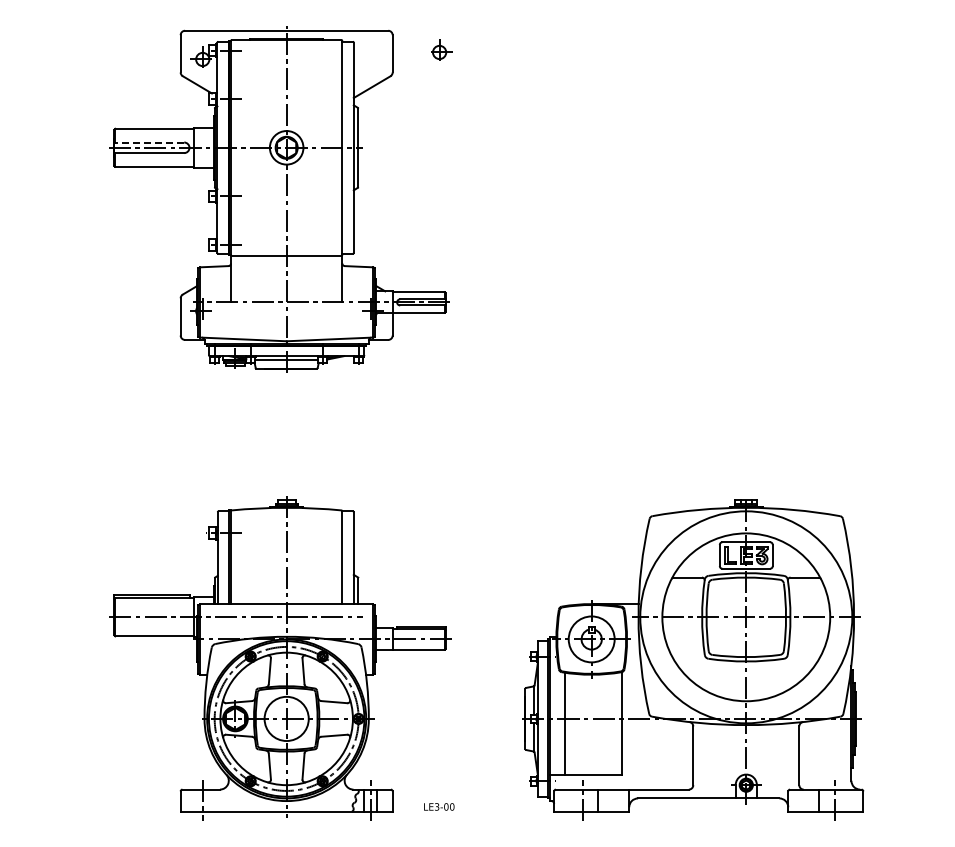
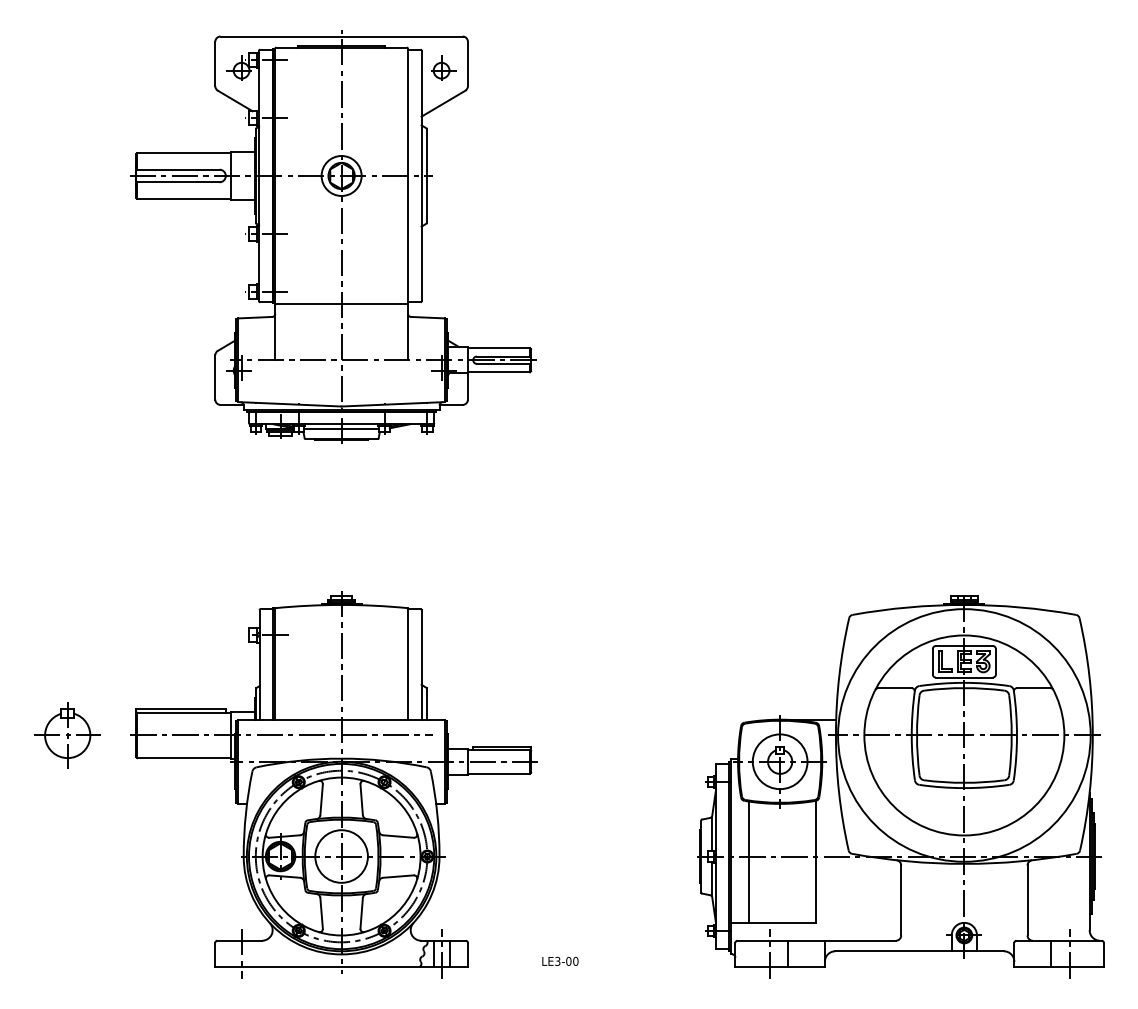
part: (441, 49) -> (443, 67), moved
line: (149, 142) -> (178, 169), dashed -> solid
part: (56, 617) -> (67, 735), added
part: (693, 659) -> (901, 785), moved
text: (439, 806) -> (560, 960), moved

